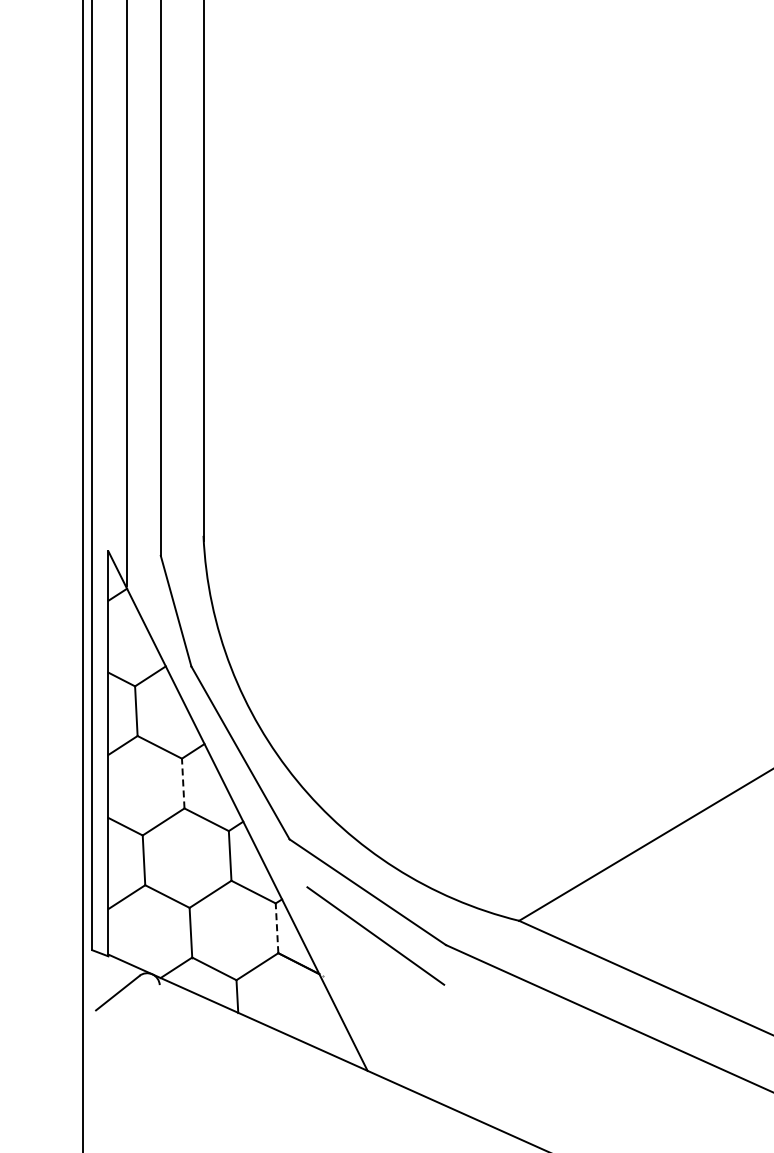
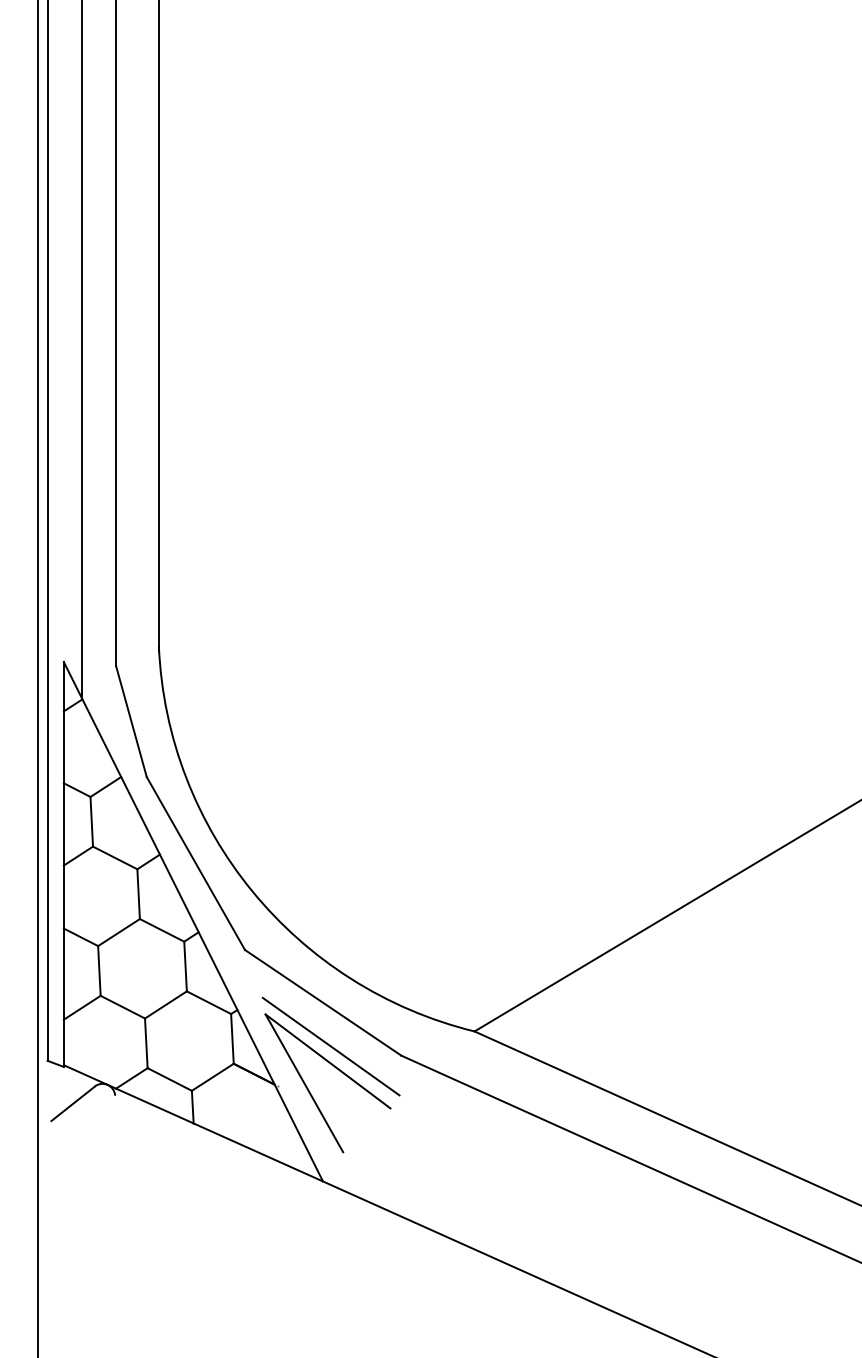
line: (183, 783) -> (138, 894), dashed -> solid
line: (277, 927) -> (232, 1038), dashed -> solid
part: (384, 960) -> (339, 1071), added

